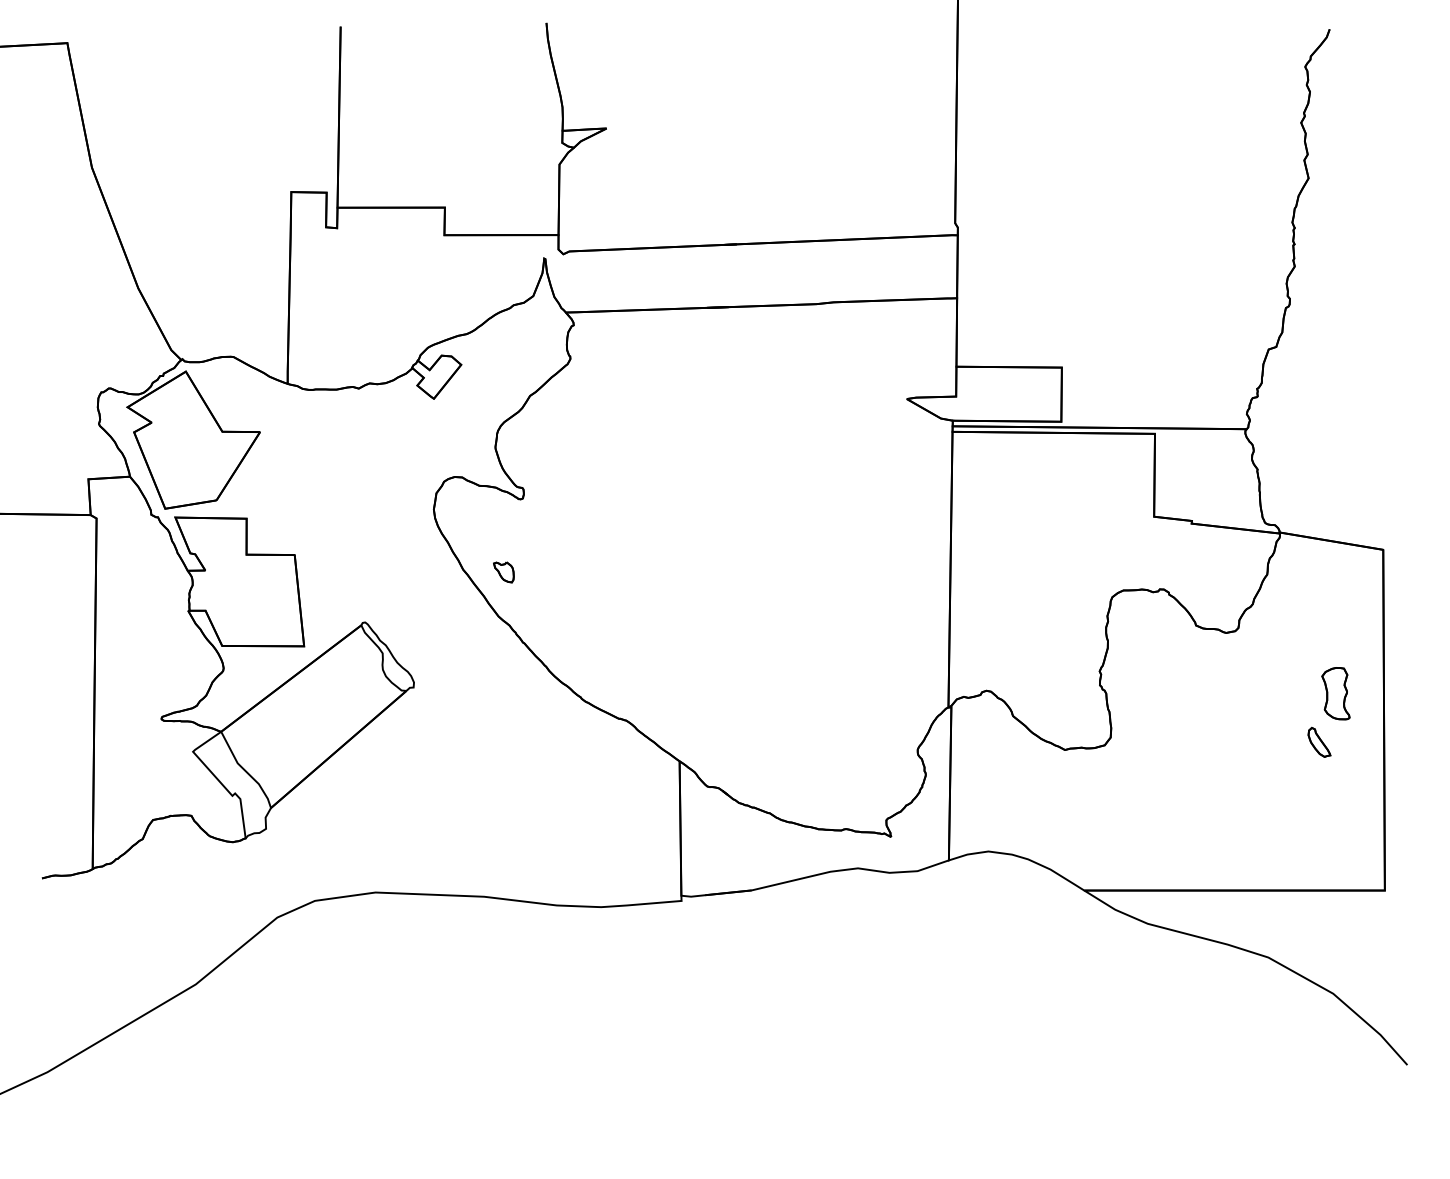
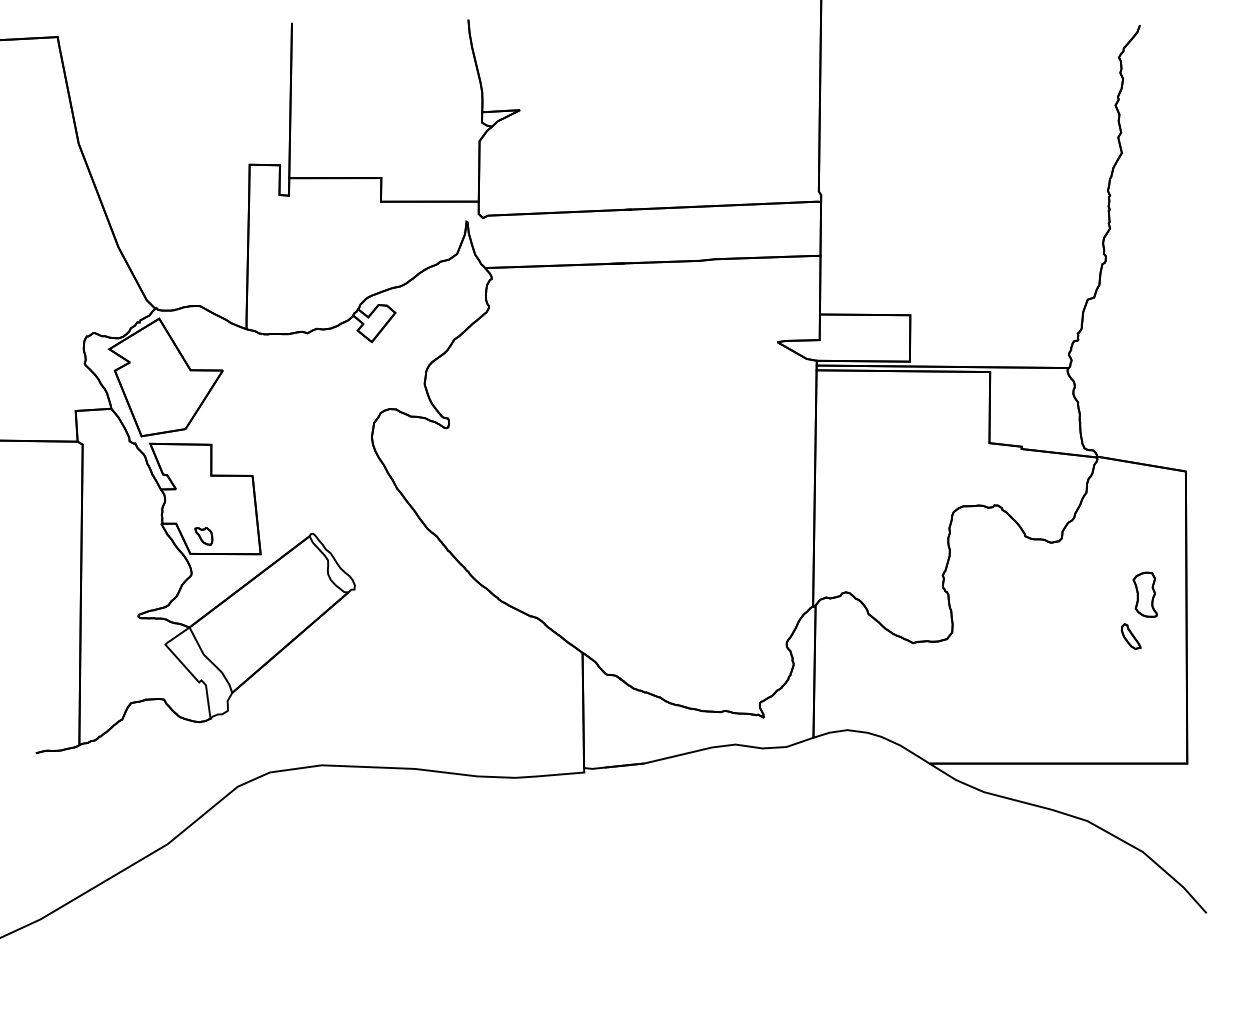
part: (503, 572) -> (203, 536), moved

